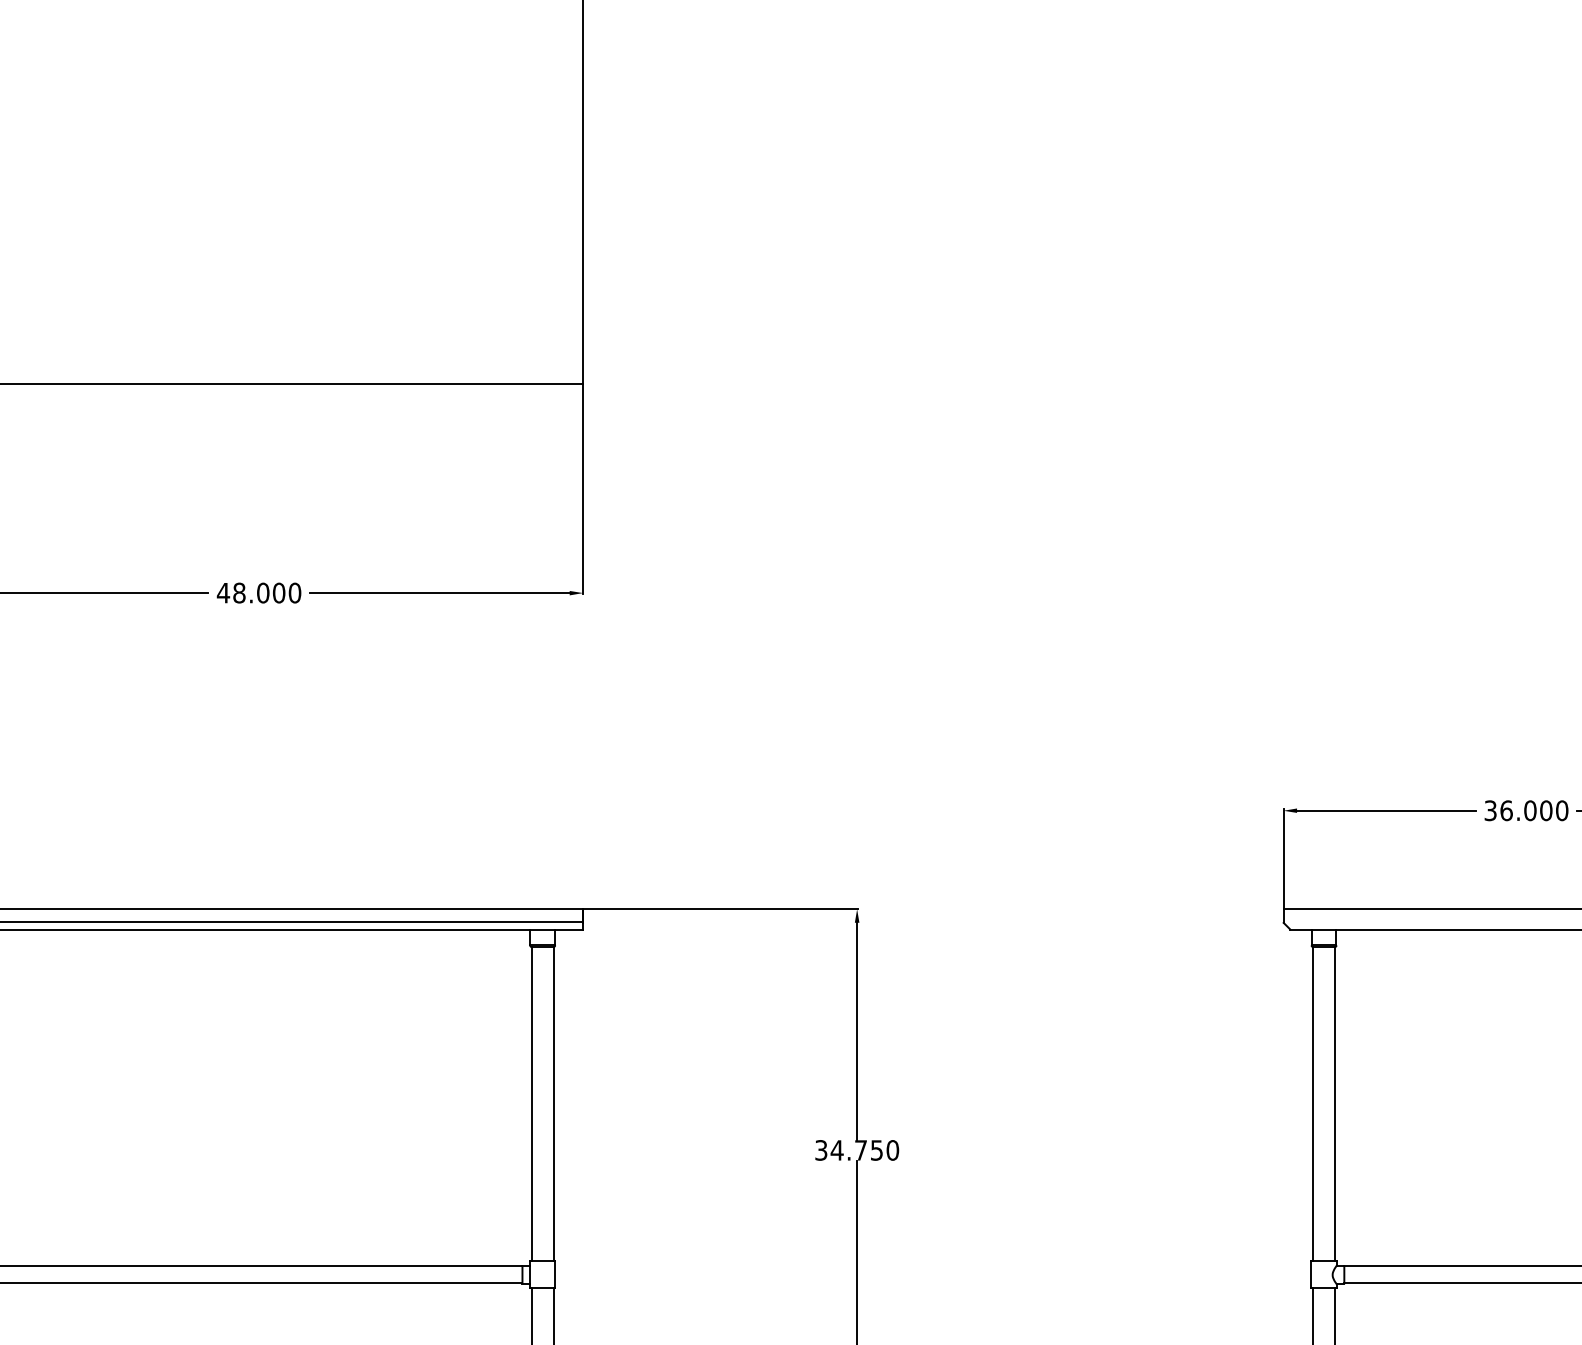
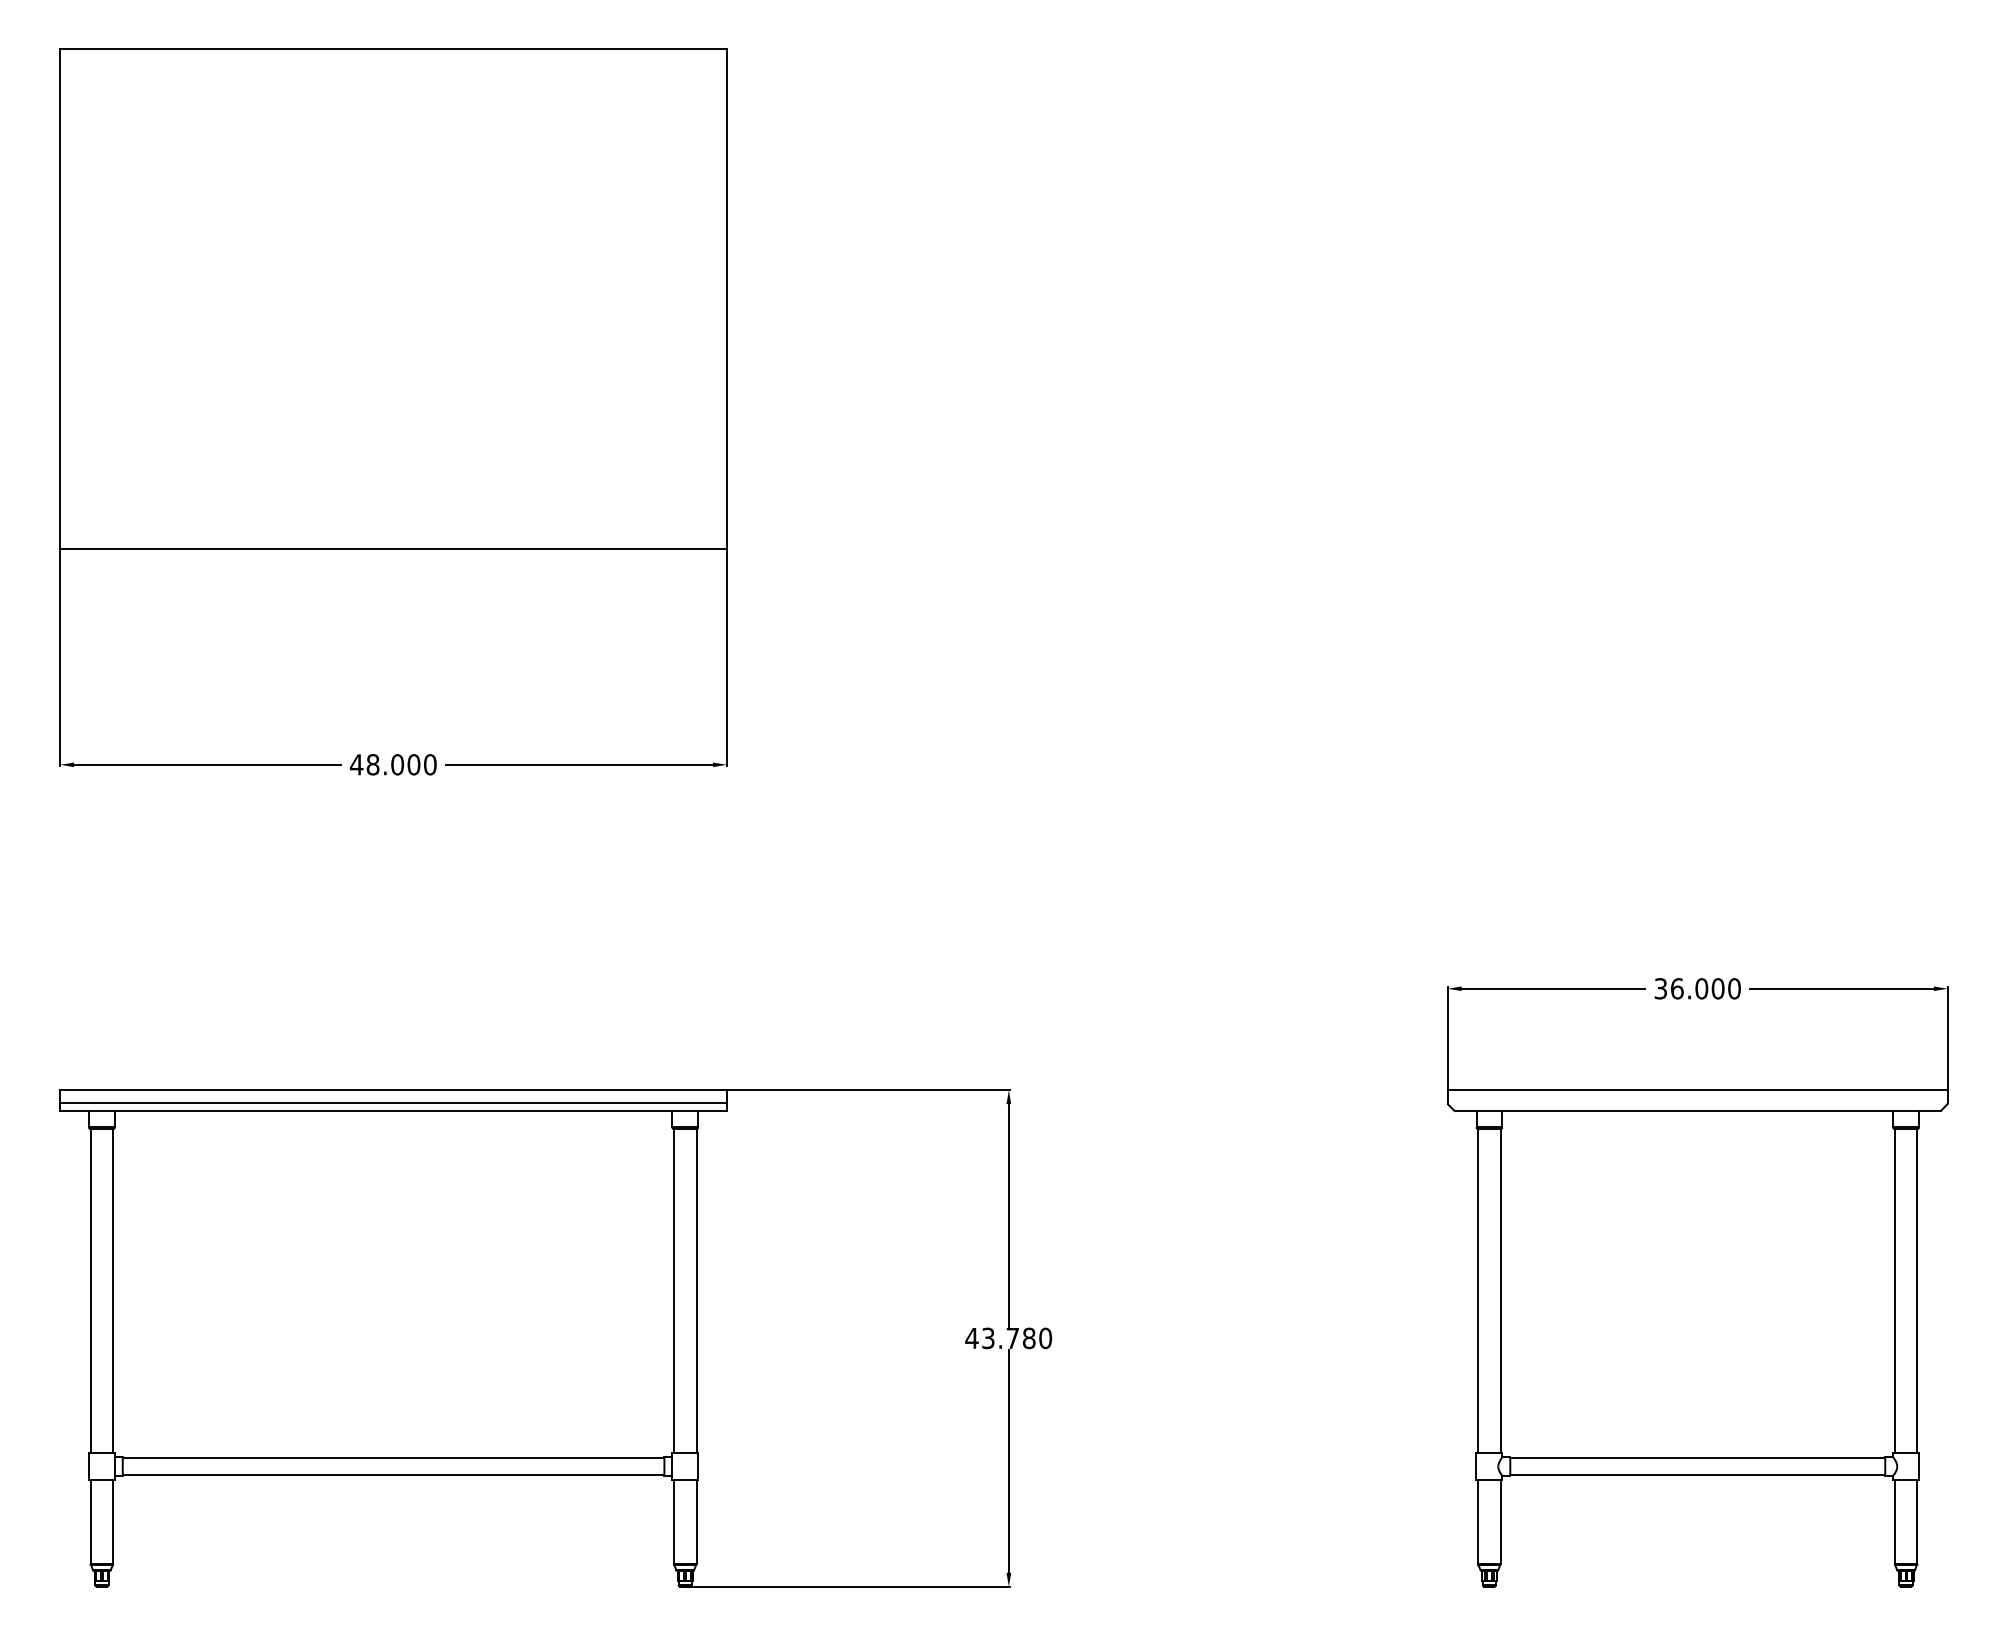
text: (849, 1150) -> (1000, 1338), 34.750 -> 43.780

